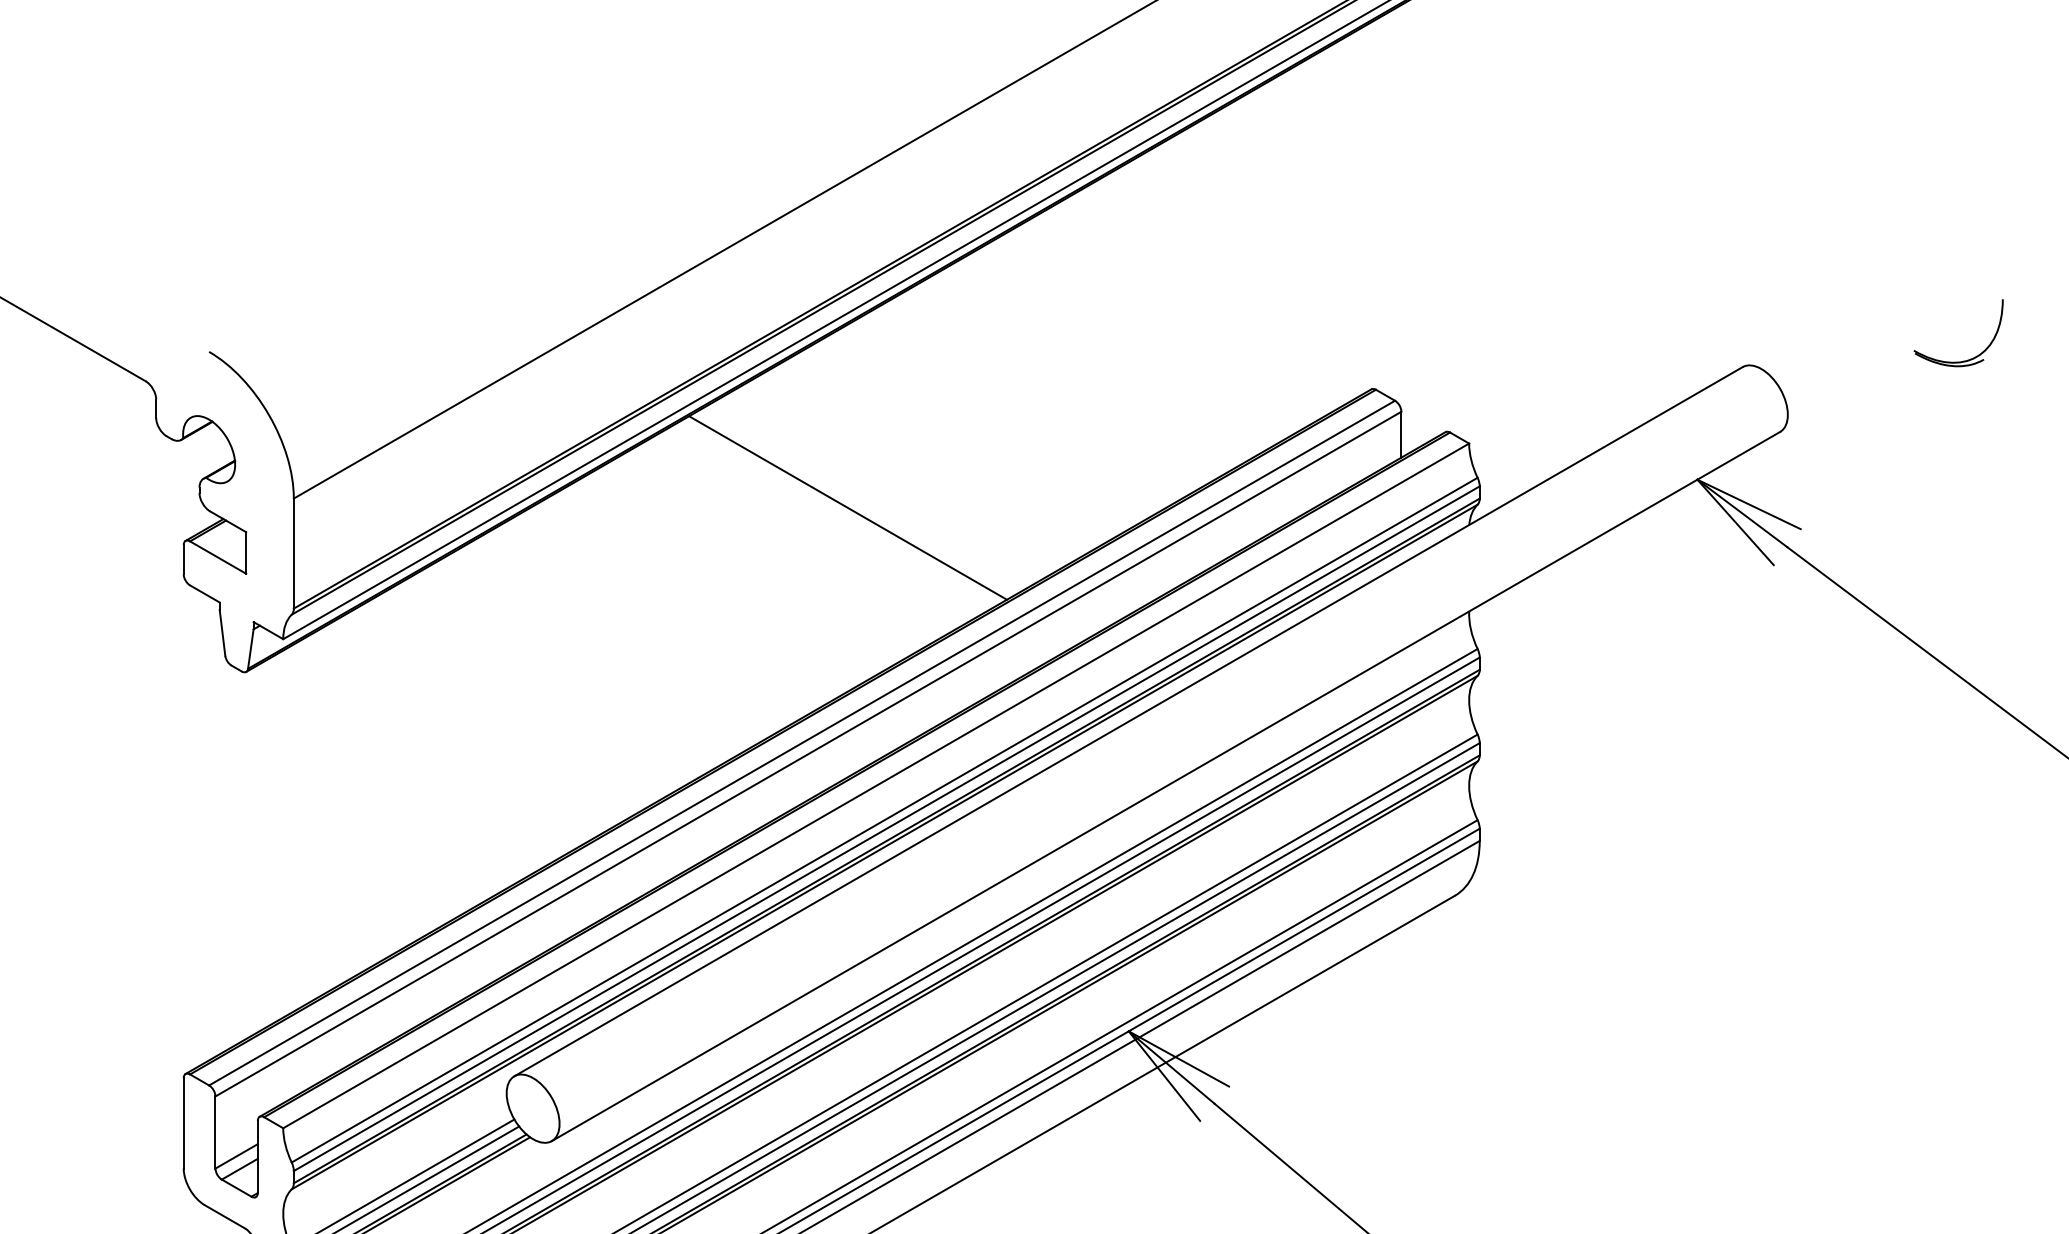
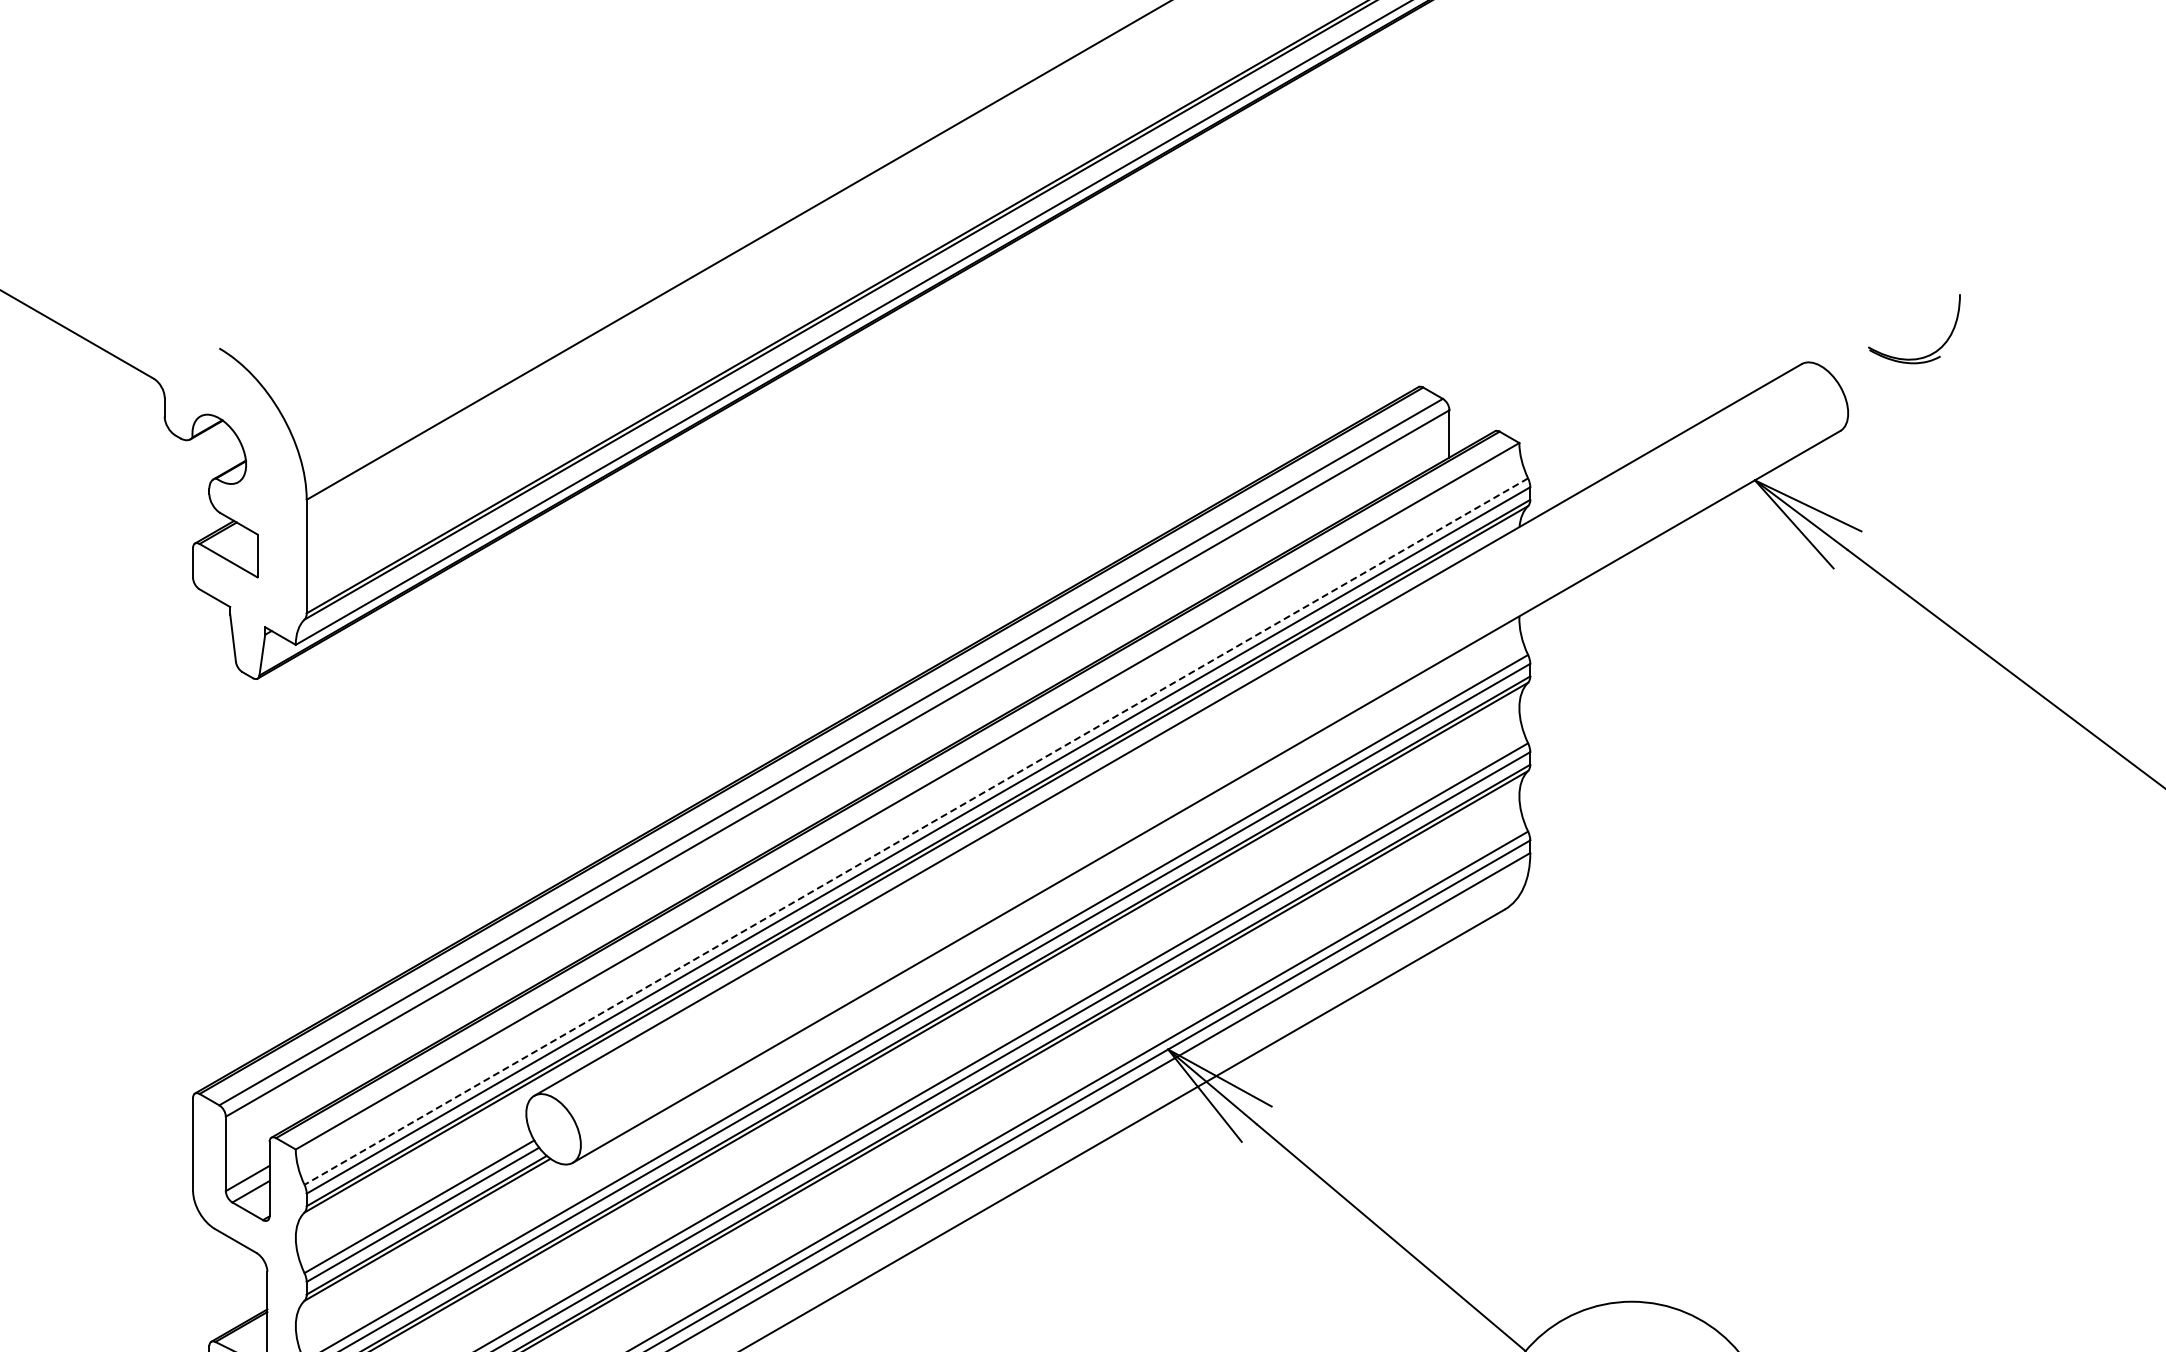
part: (1962, 360) -> (1918, 357), moved
line: (848, 507) -> (878, 509), removed
line: (883, 820) -> (915, 831), solid -> dashed

